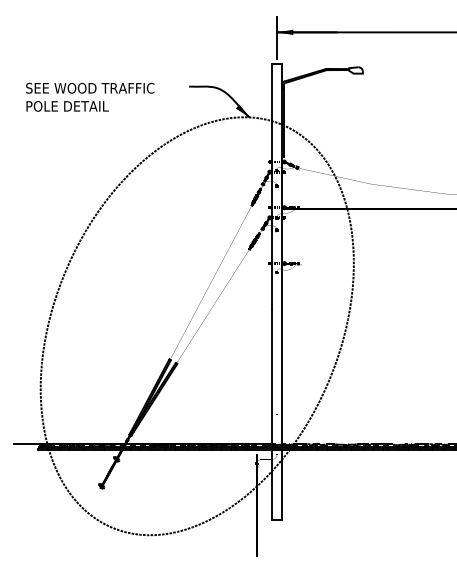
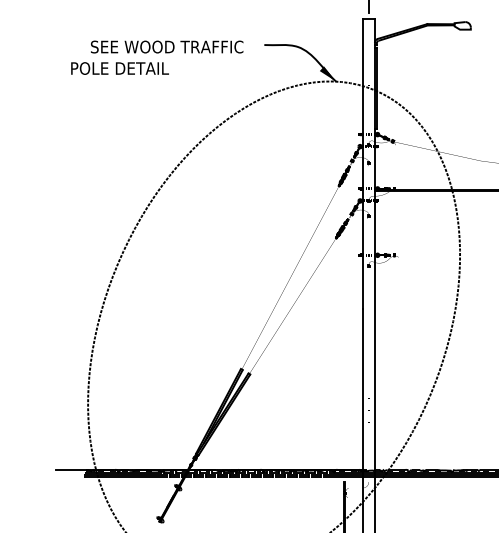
text: (90, 87) -> (167, 46), moved

